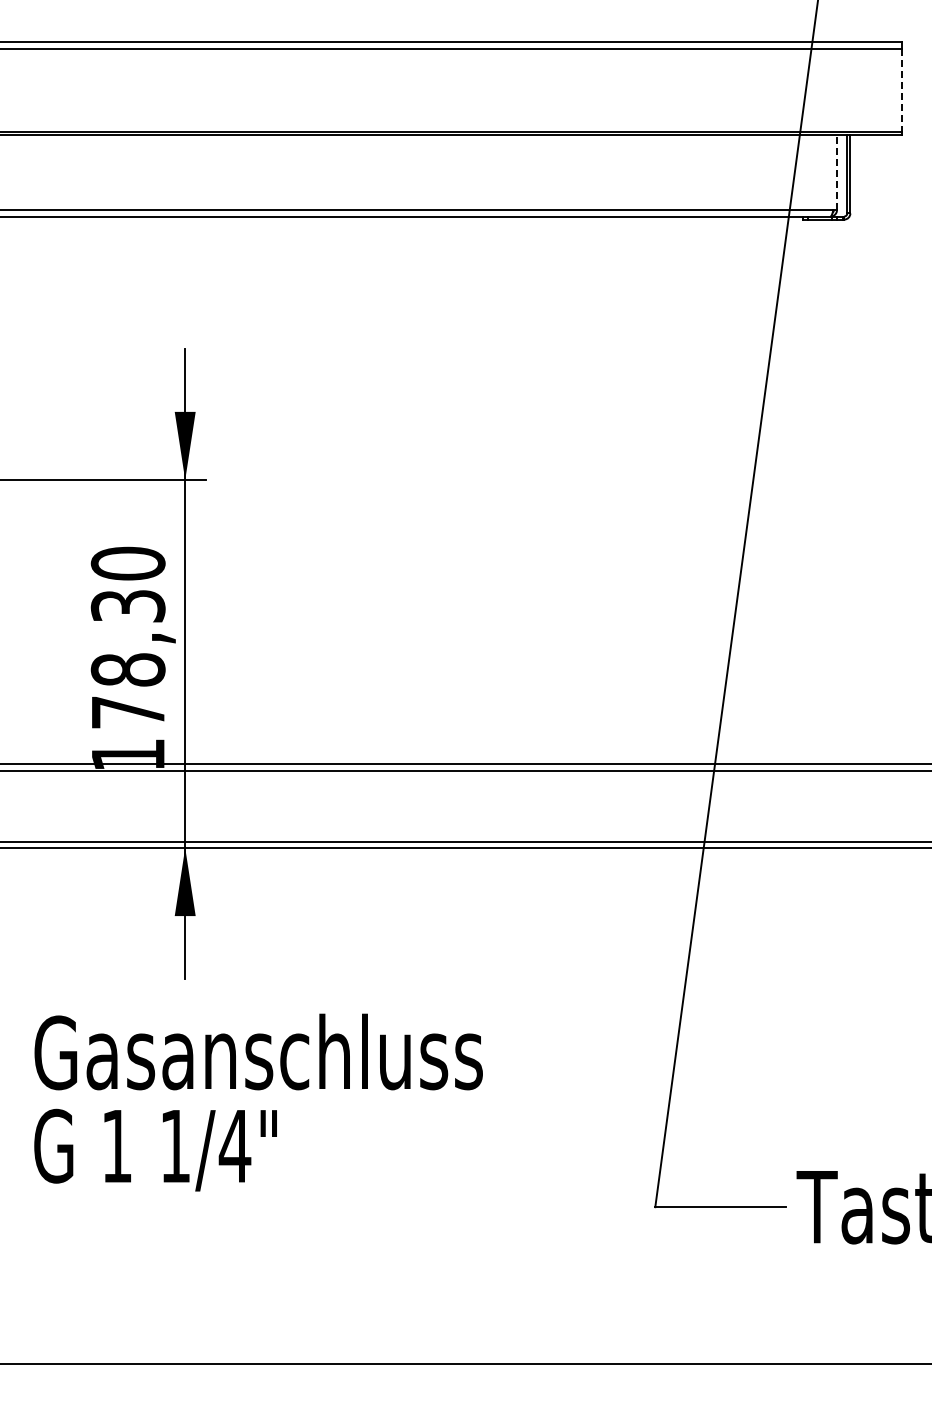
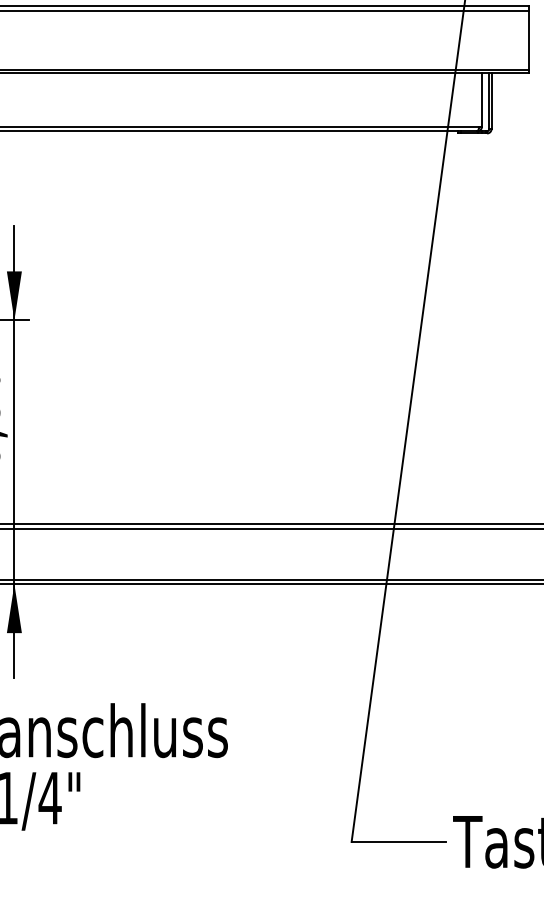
line: (901, 90) -> (528, 40), dashed -> solid
line: (836, 172) -> (481, 99), dashed -> solid

